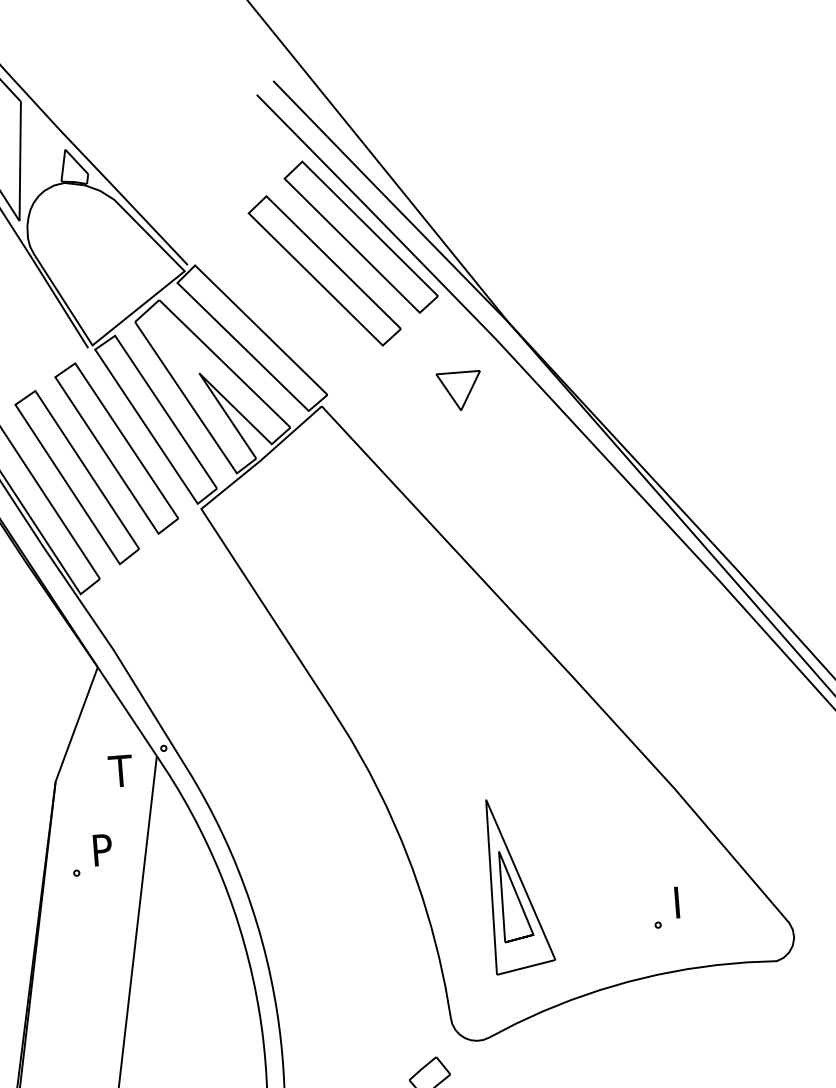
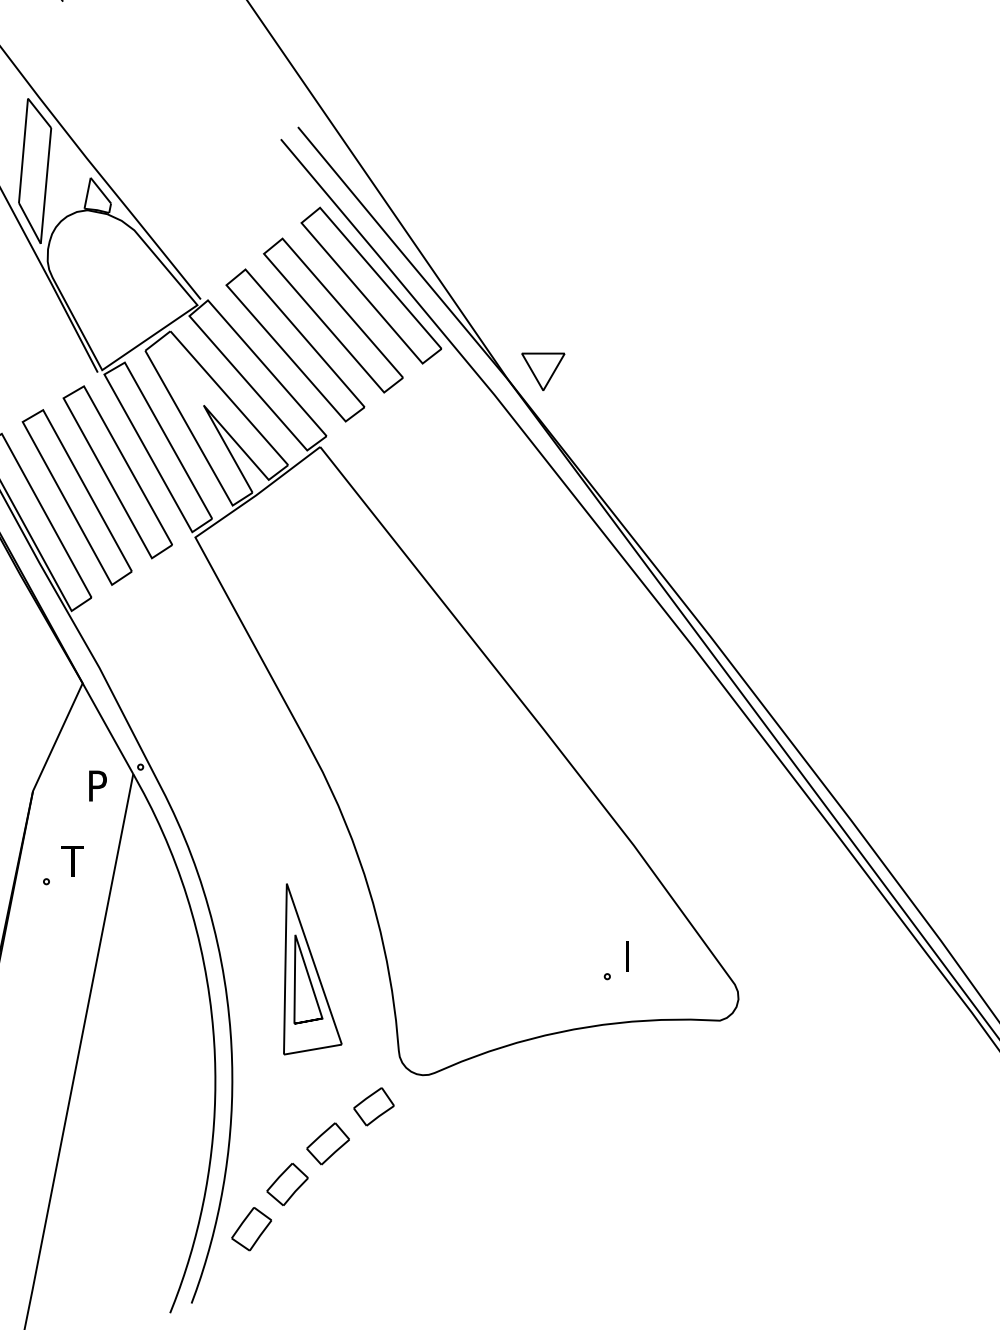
part: (288, 304) -> (295, 345), added
part: (459, 390) -> (543, 371), moved
text: (120, 770) -> (96, 785), T -> P
text: (101, 849) -> (72, 860), P -> T
part: (519, 885) -> (312, 969), moved

